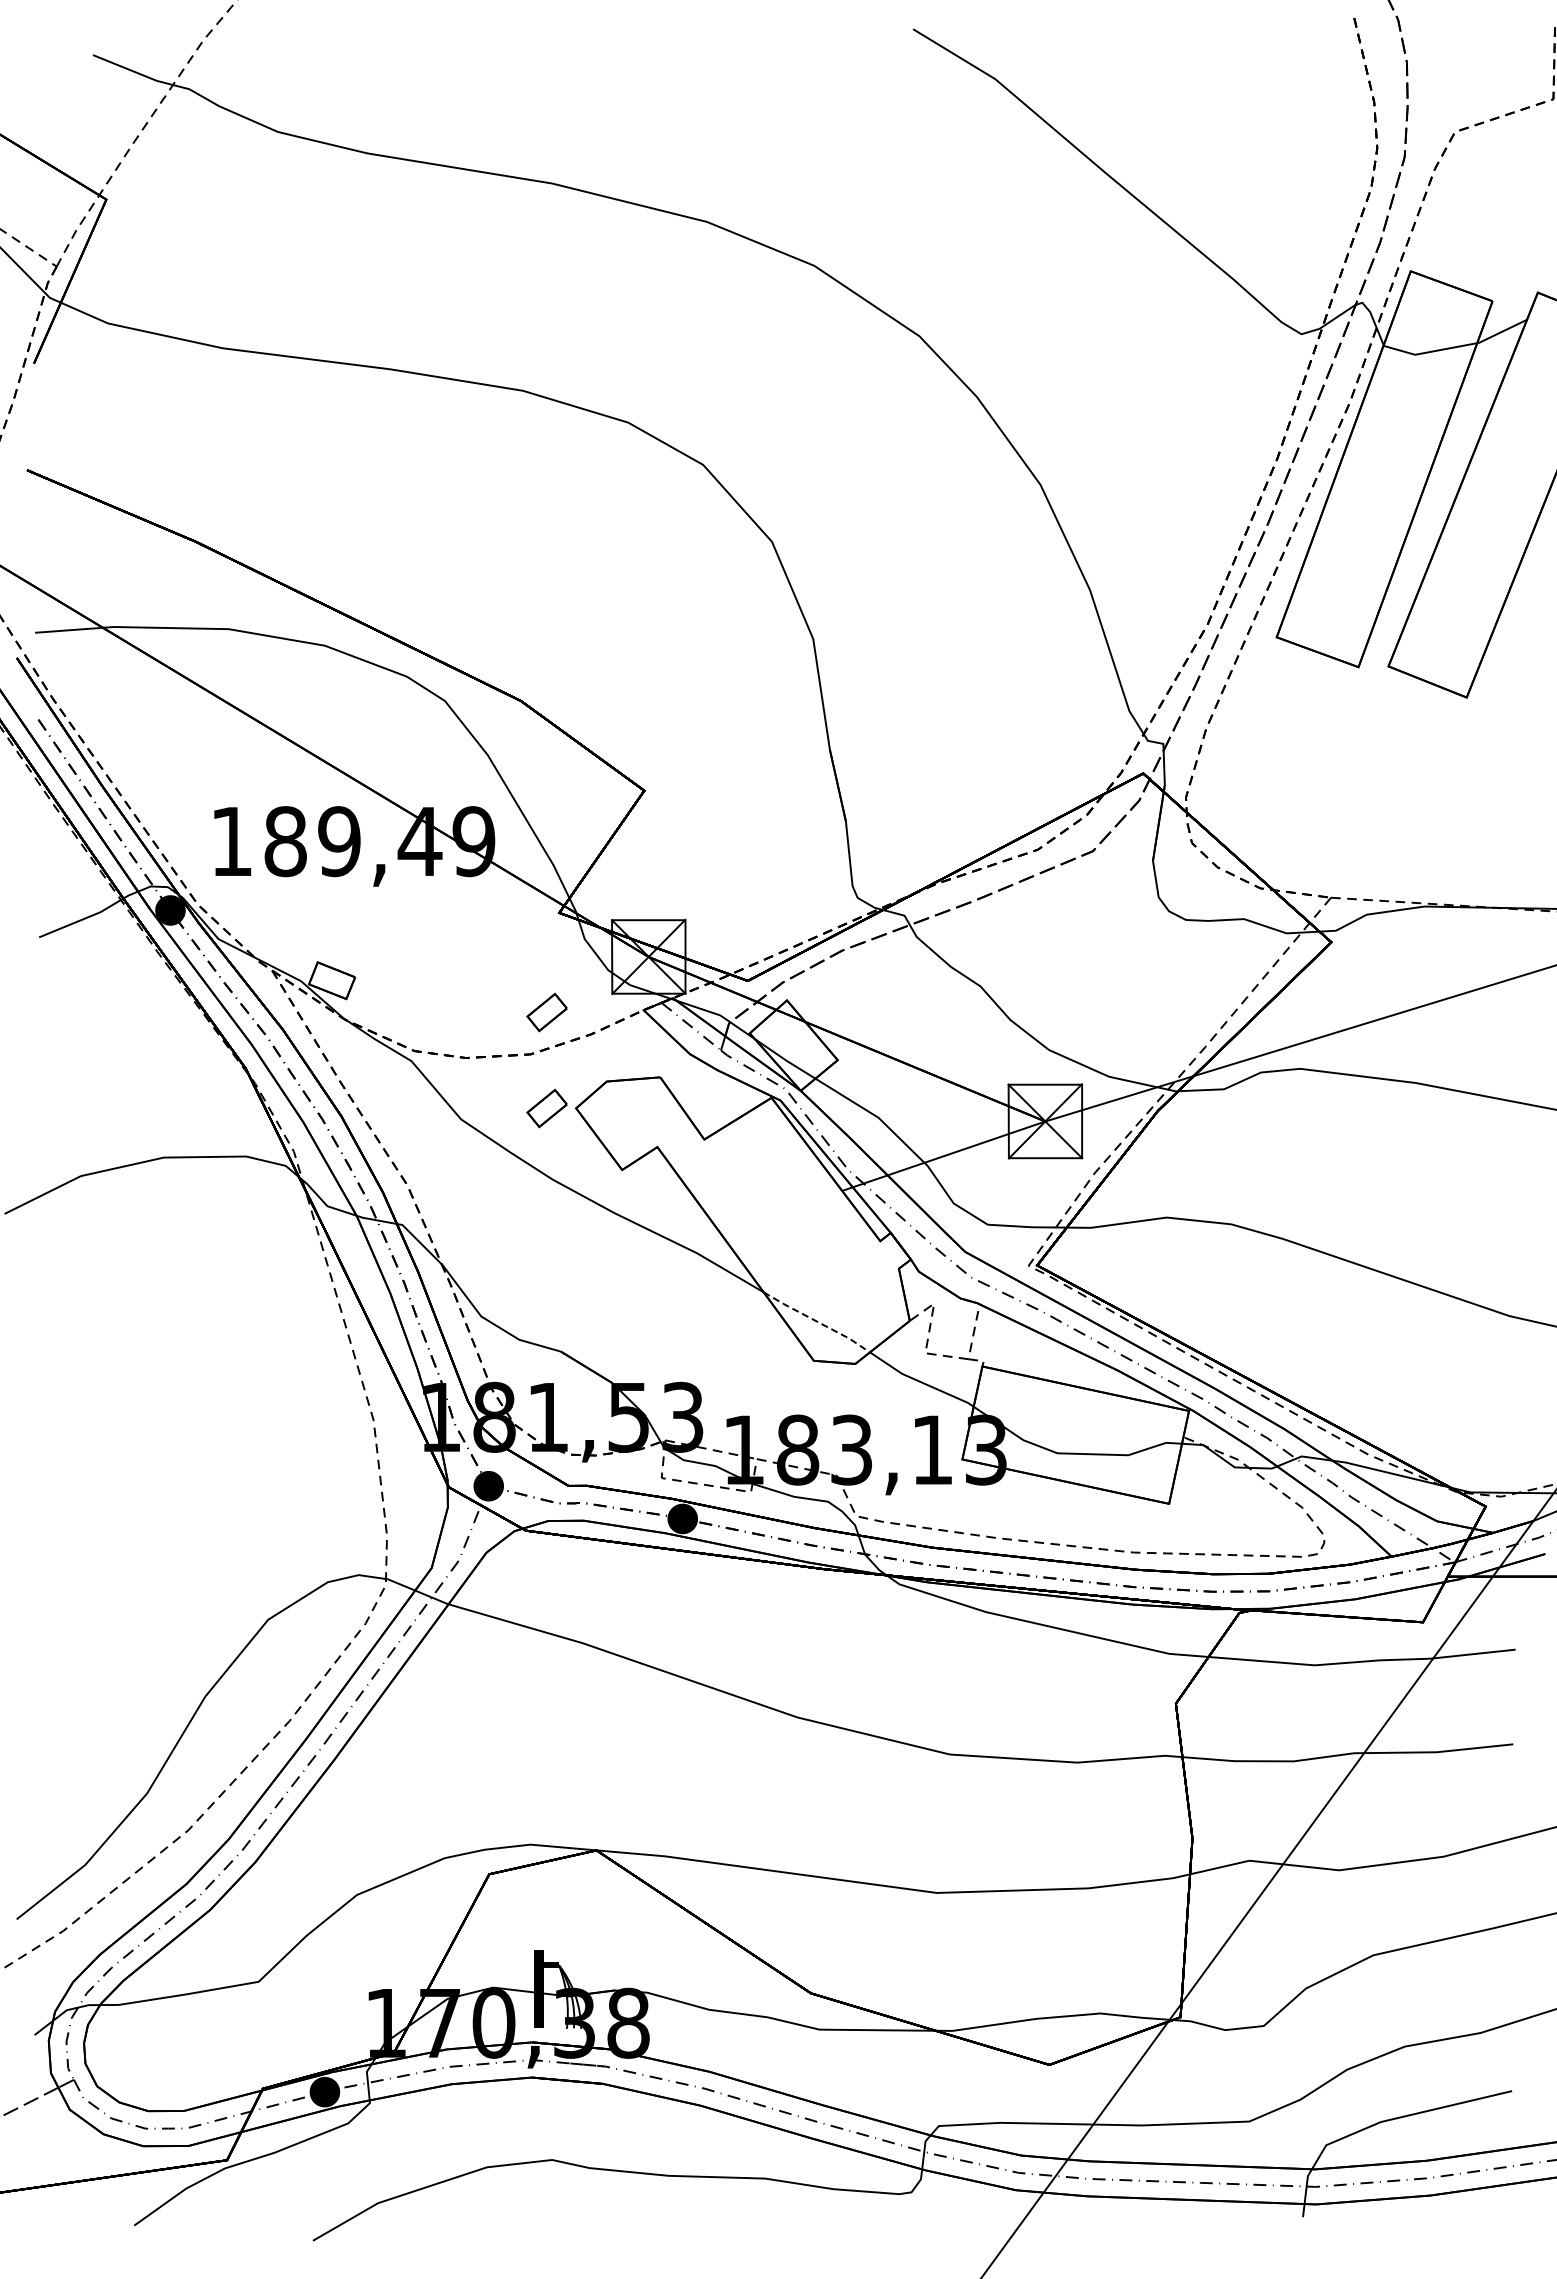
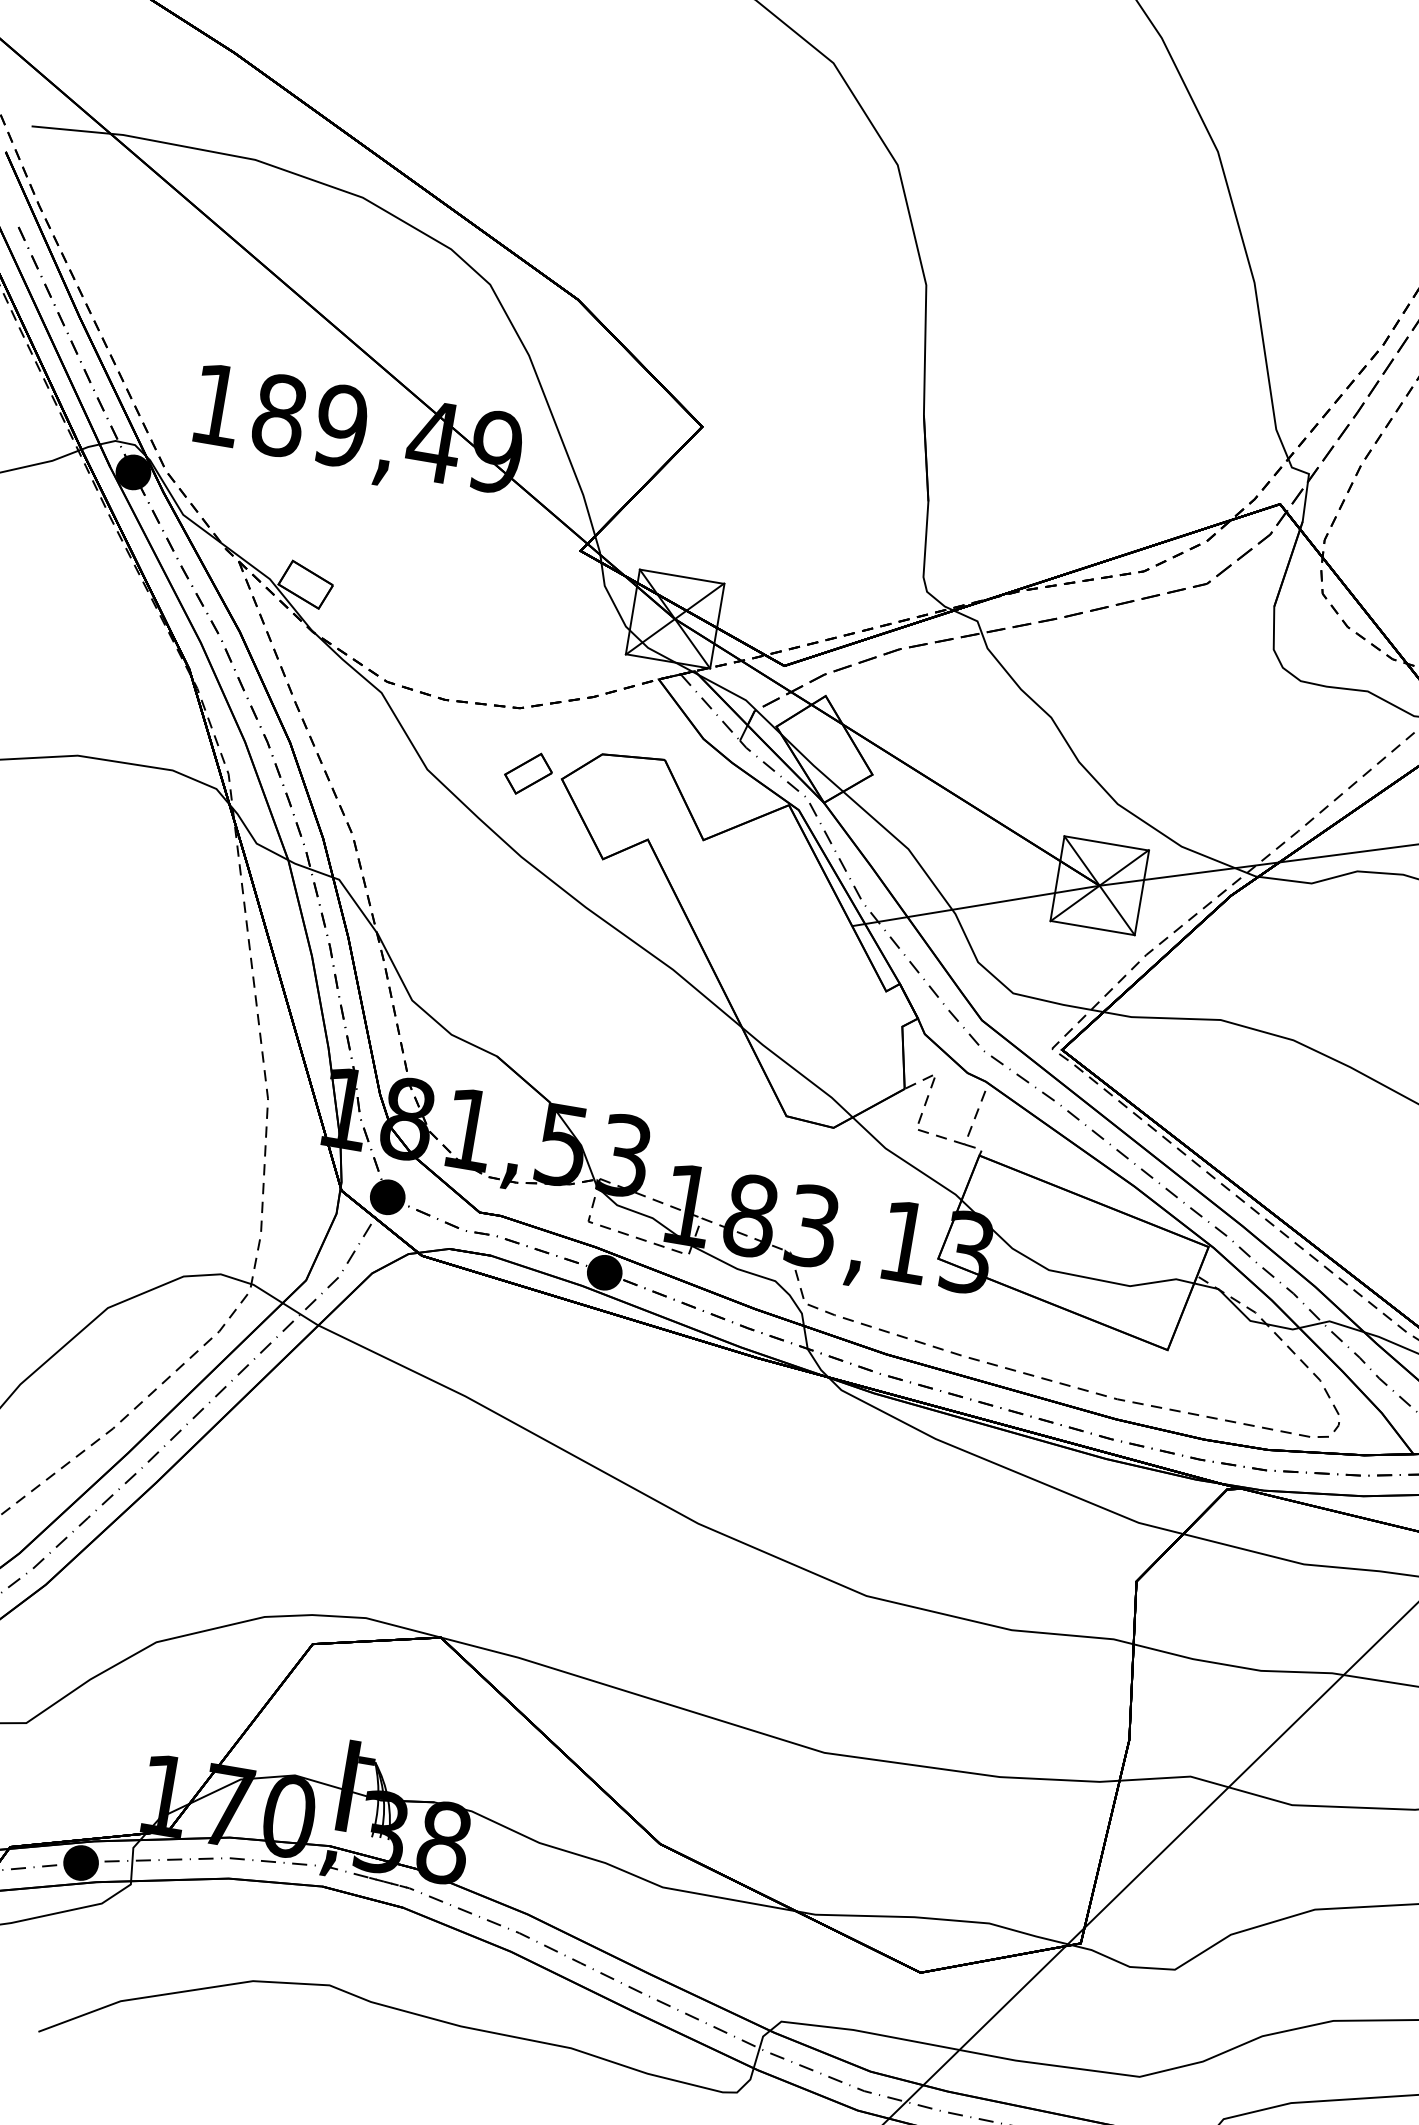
part: (546, 1012) -> (546, 663), removed
line: (817, 1321) -> (798, 1071), dashed -> solid

